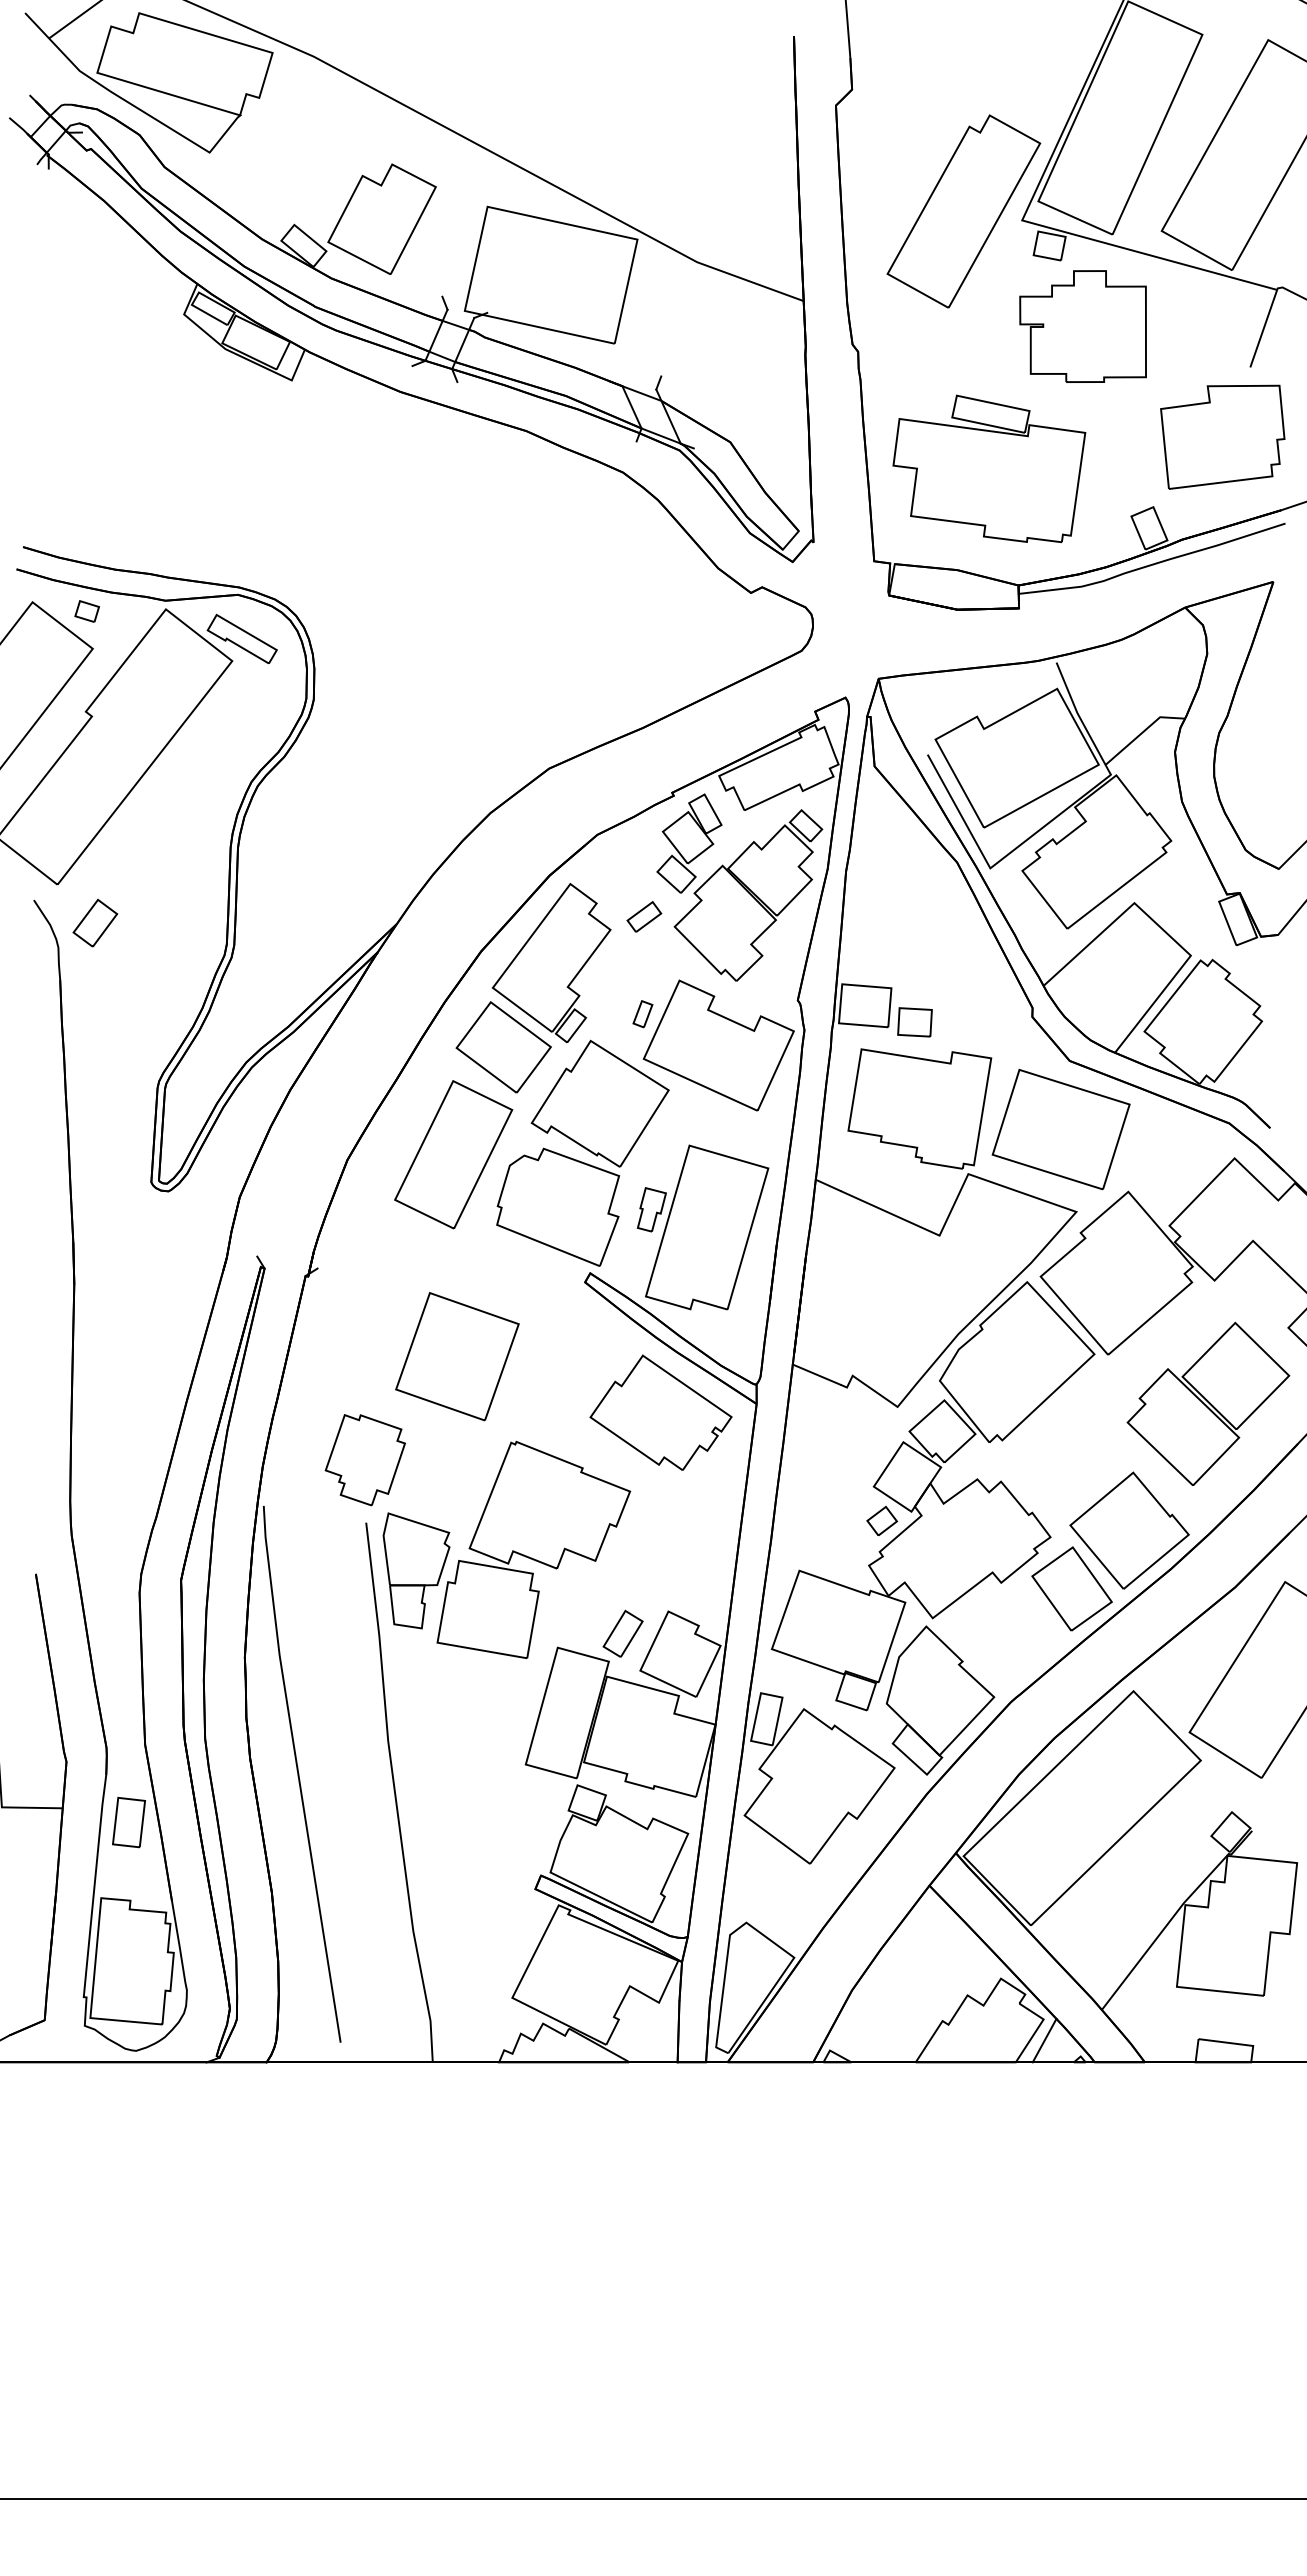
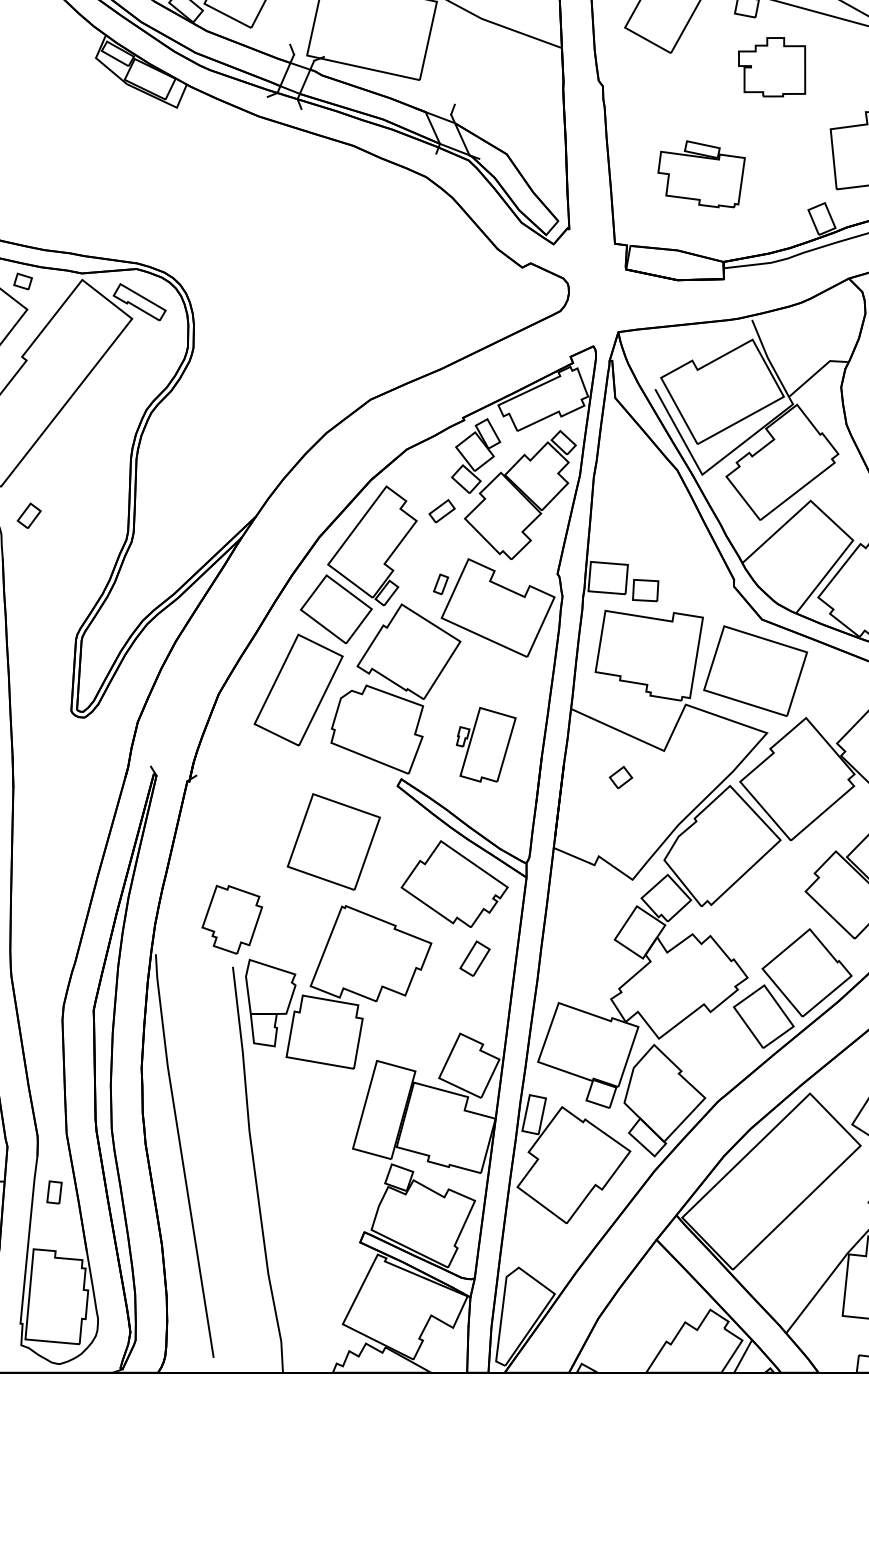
part: (1082, 326) -> (771, 67), size x0.7
part: (989, 468) -> (701, 173), size x0.6
part: (95, 922) -> (29, 515), size x0.7
part: (702, 1227) -> (485, 744), size x0.6
part: (457, 1356) -> (333, 841), moved
part: (882, 1520) -> (621, 777), moved
part: (622, 1633) -> (474, 958), moved
part: (128, 1822) -> (54, 1192), size x0.6

